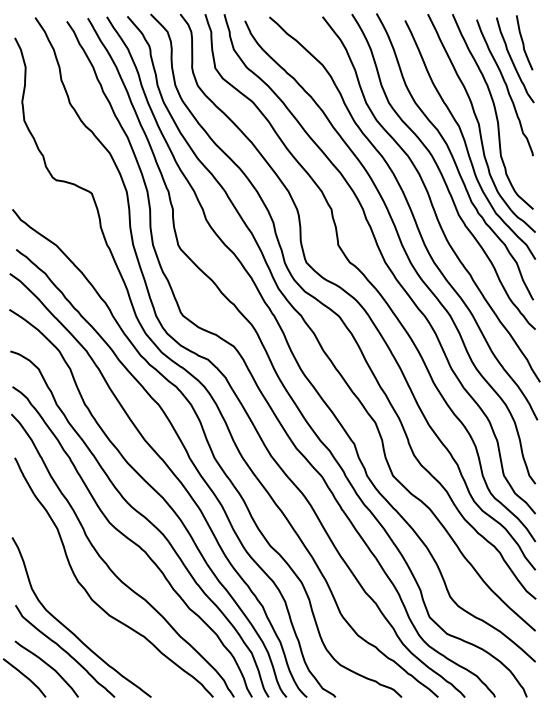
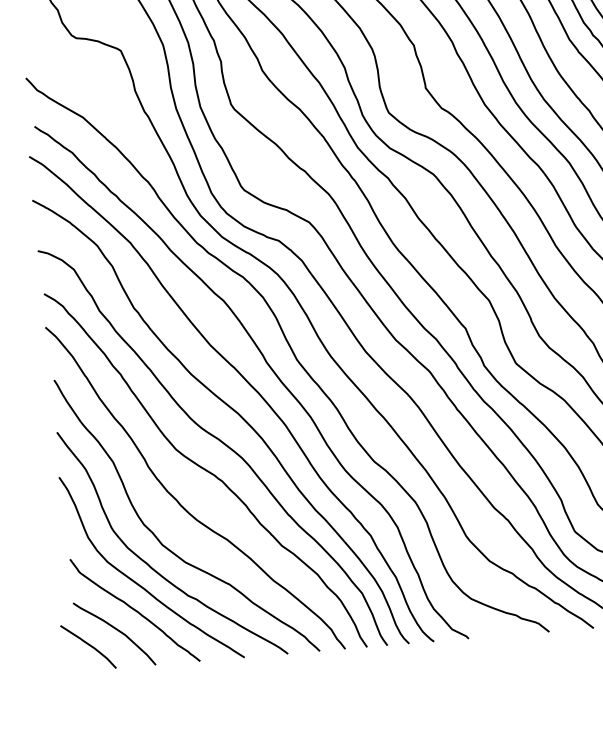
curve: (81, 616) -> (151, 566), added

